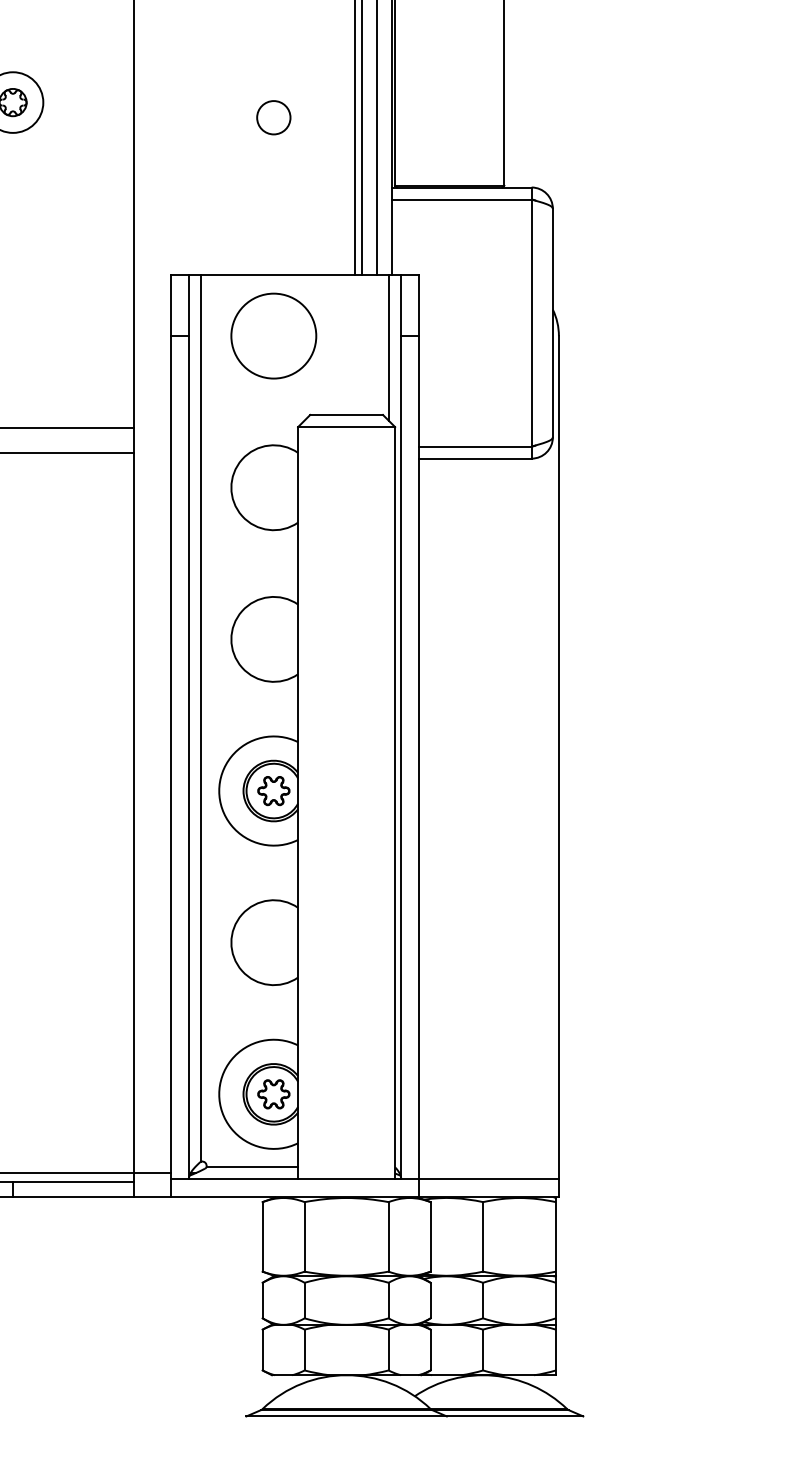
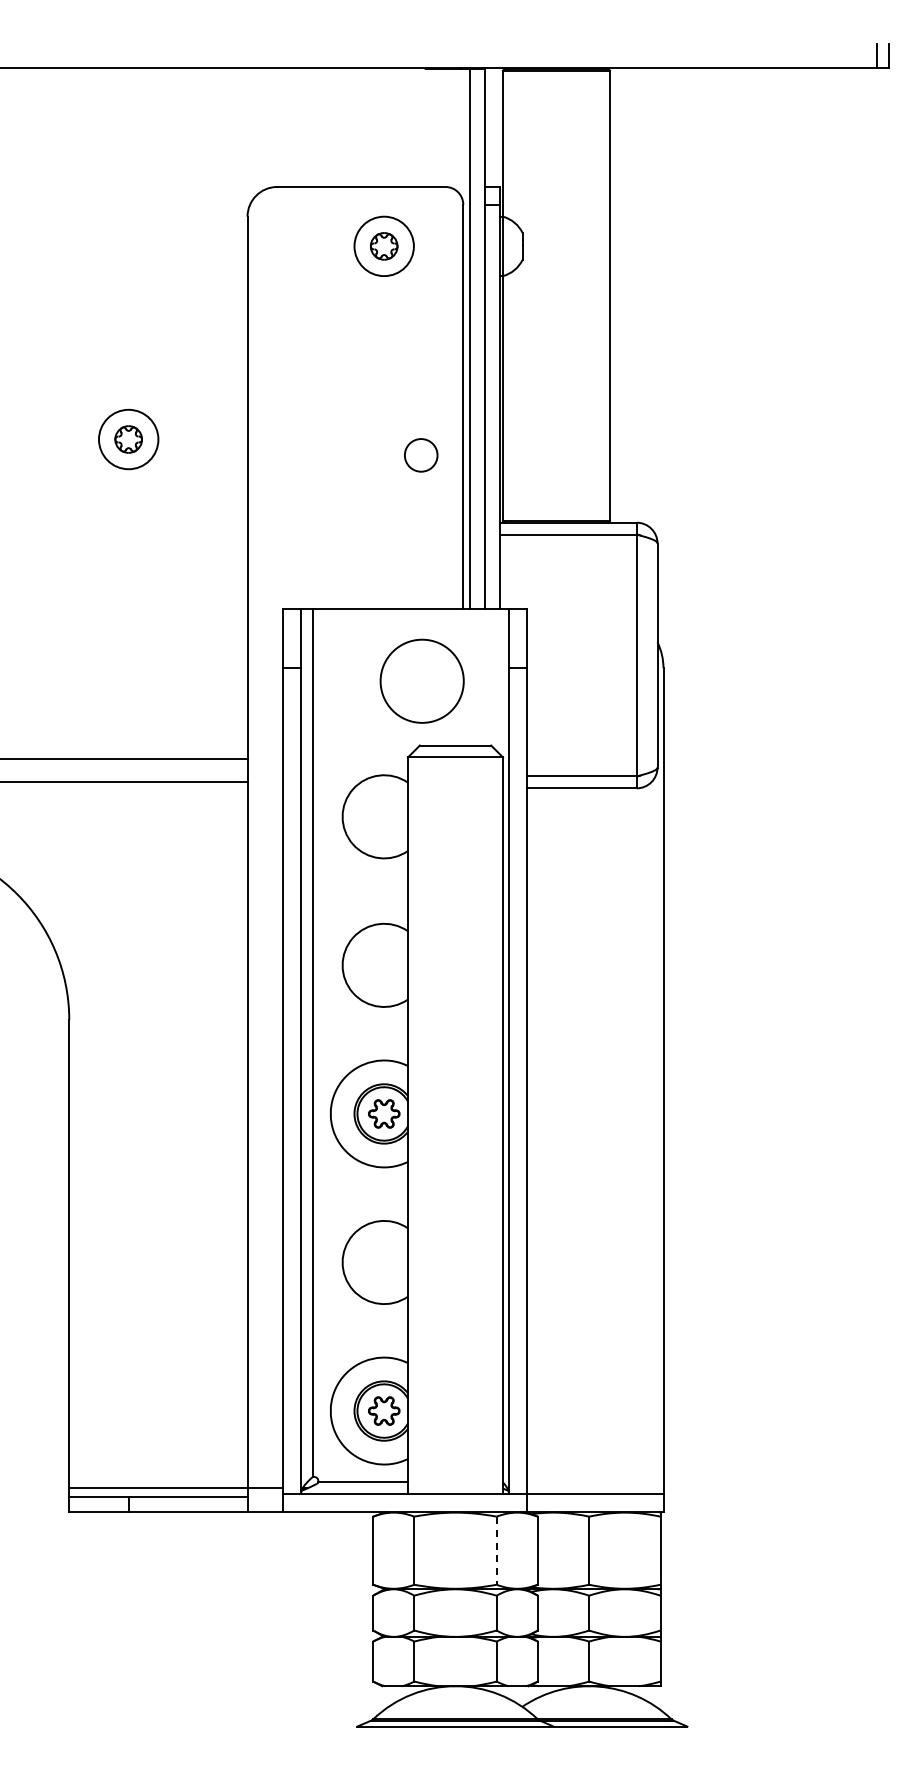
circle: (274, 117) -> (421, 455), moved
circle: (273, 335) -> (421, 680), moved
line: (389, 347) -> (497, 679), removed
line: (388, 1237) -> (496, 1551), solid -> dashed

